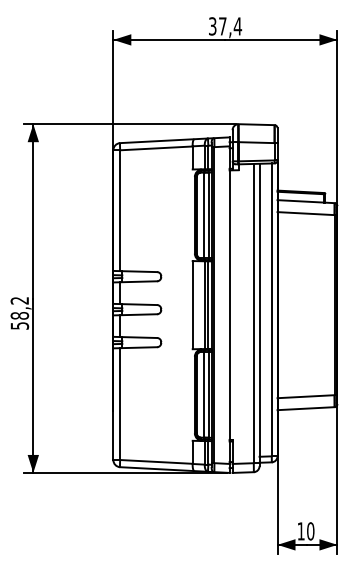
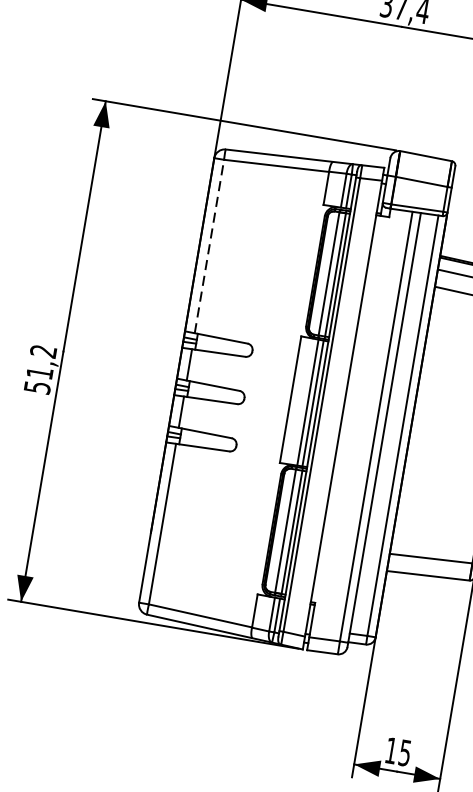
line: (120, 210) -> (209, 246), solid -> dashed
text: (19, 315) -> (39, 372), 58,2 -> 51,2
text: (310, 531) -> (404, 753), 10 -> 15

